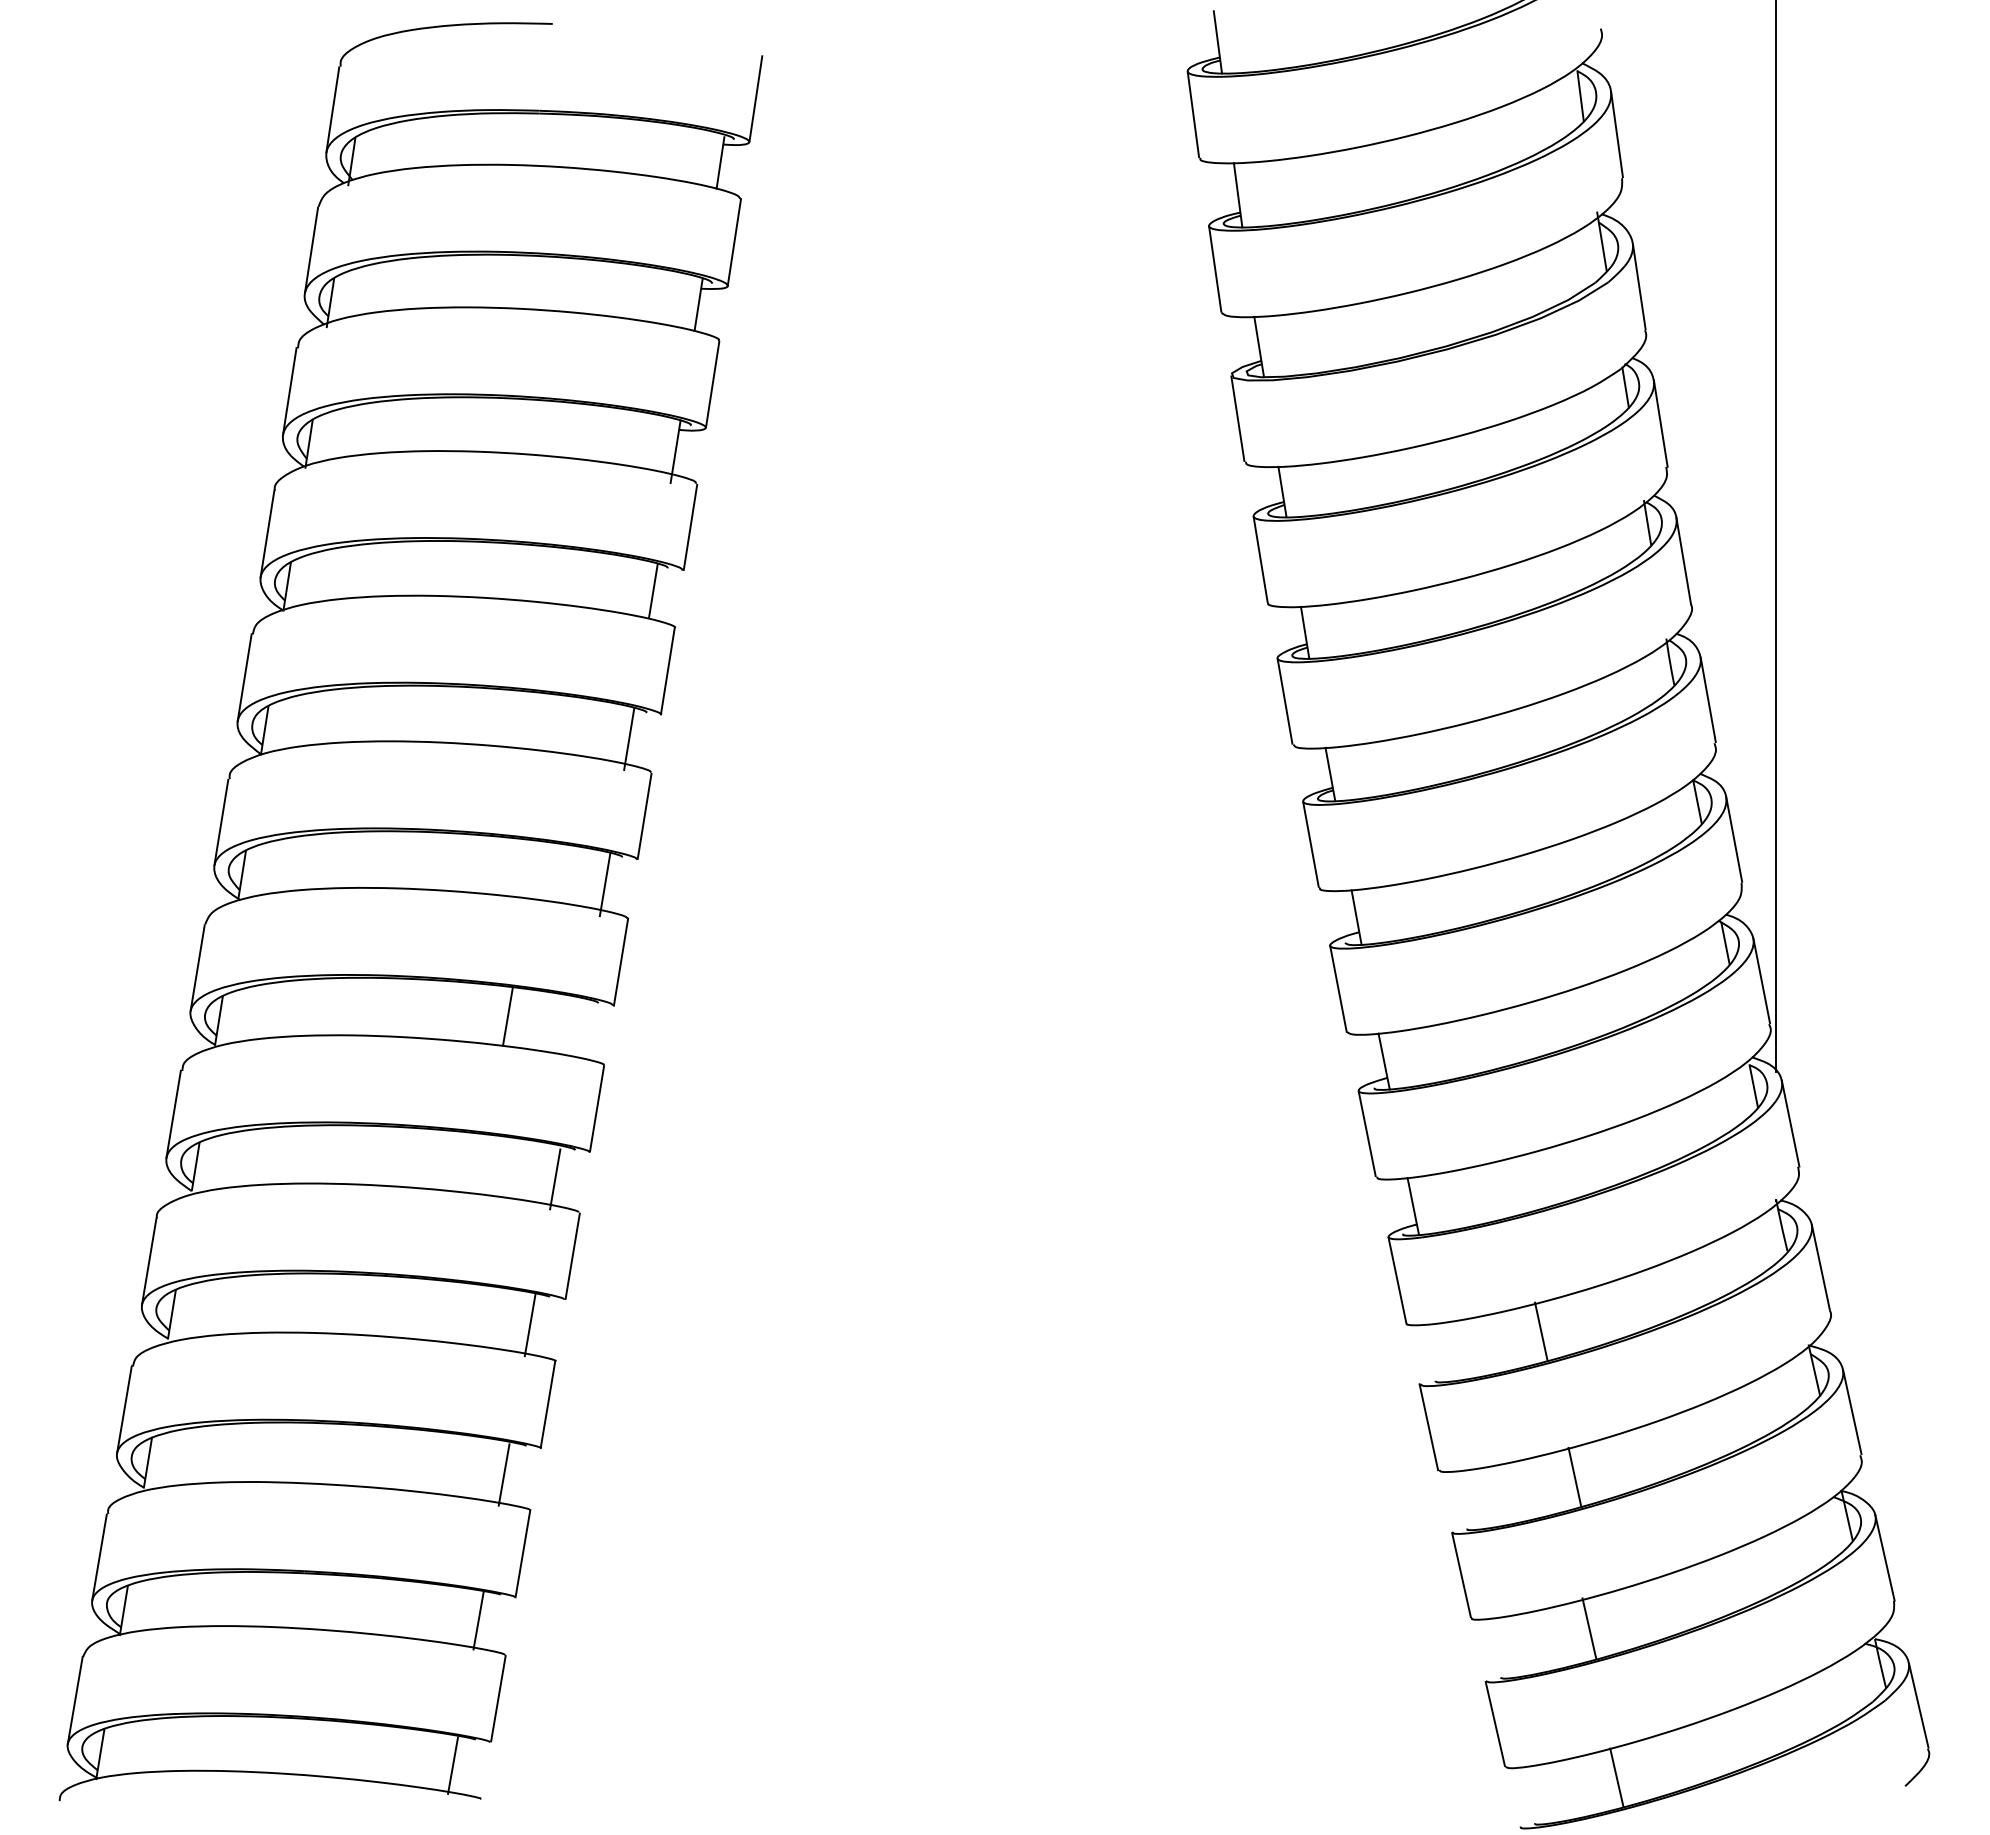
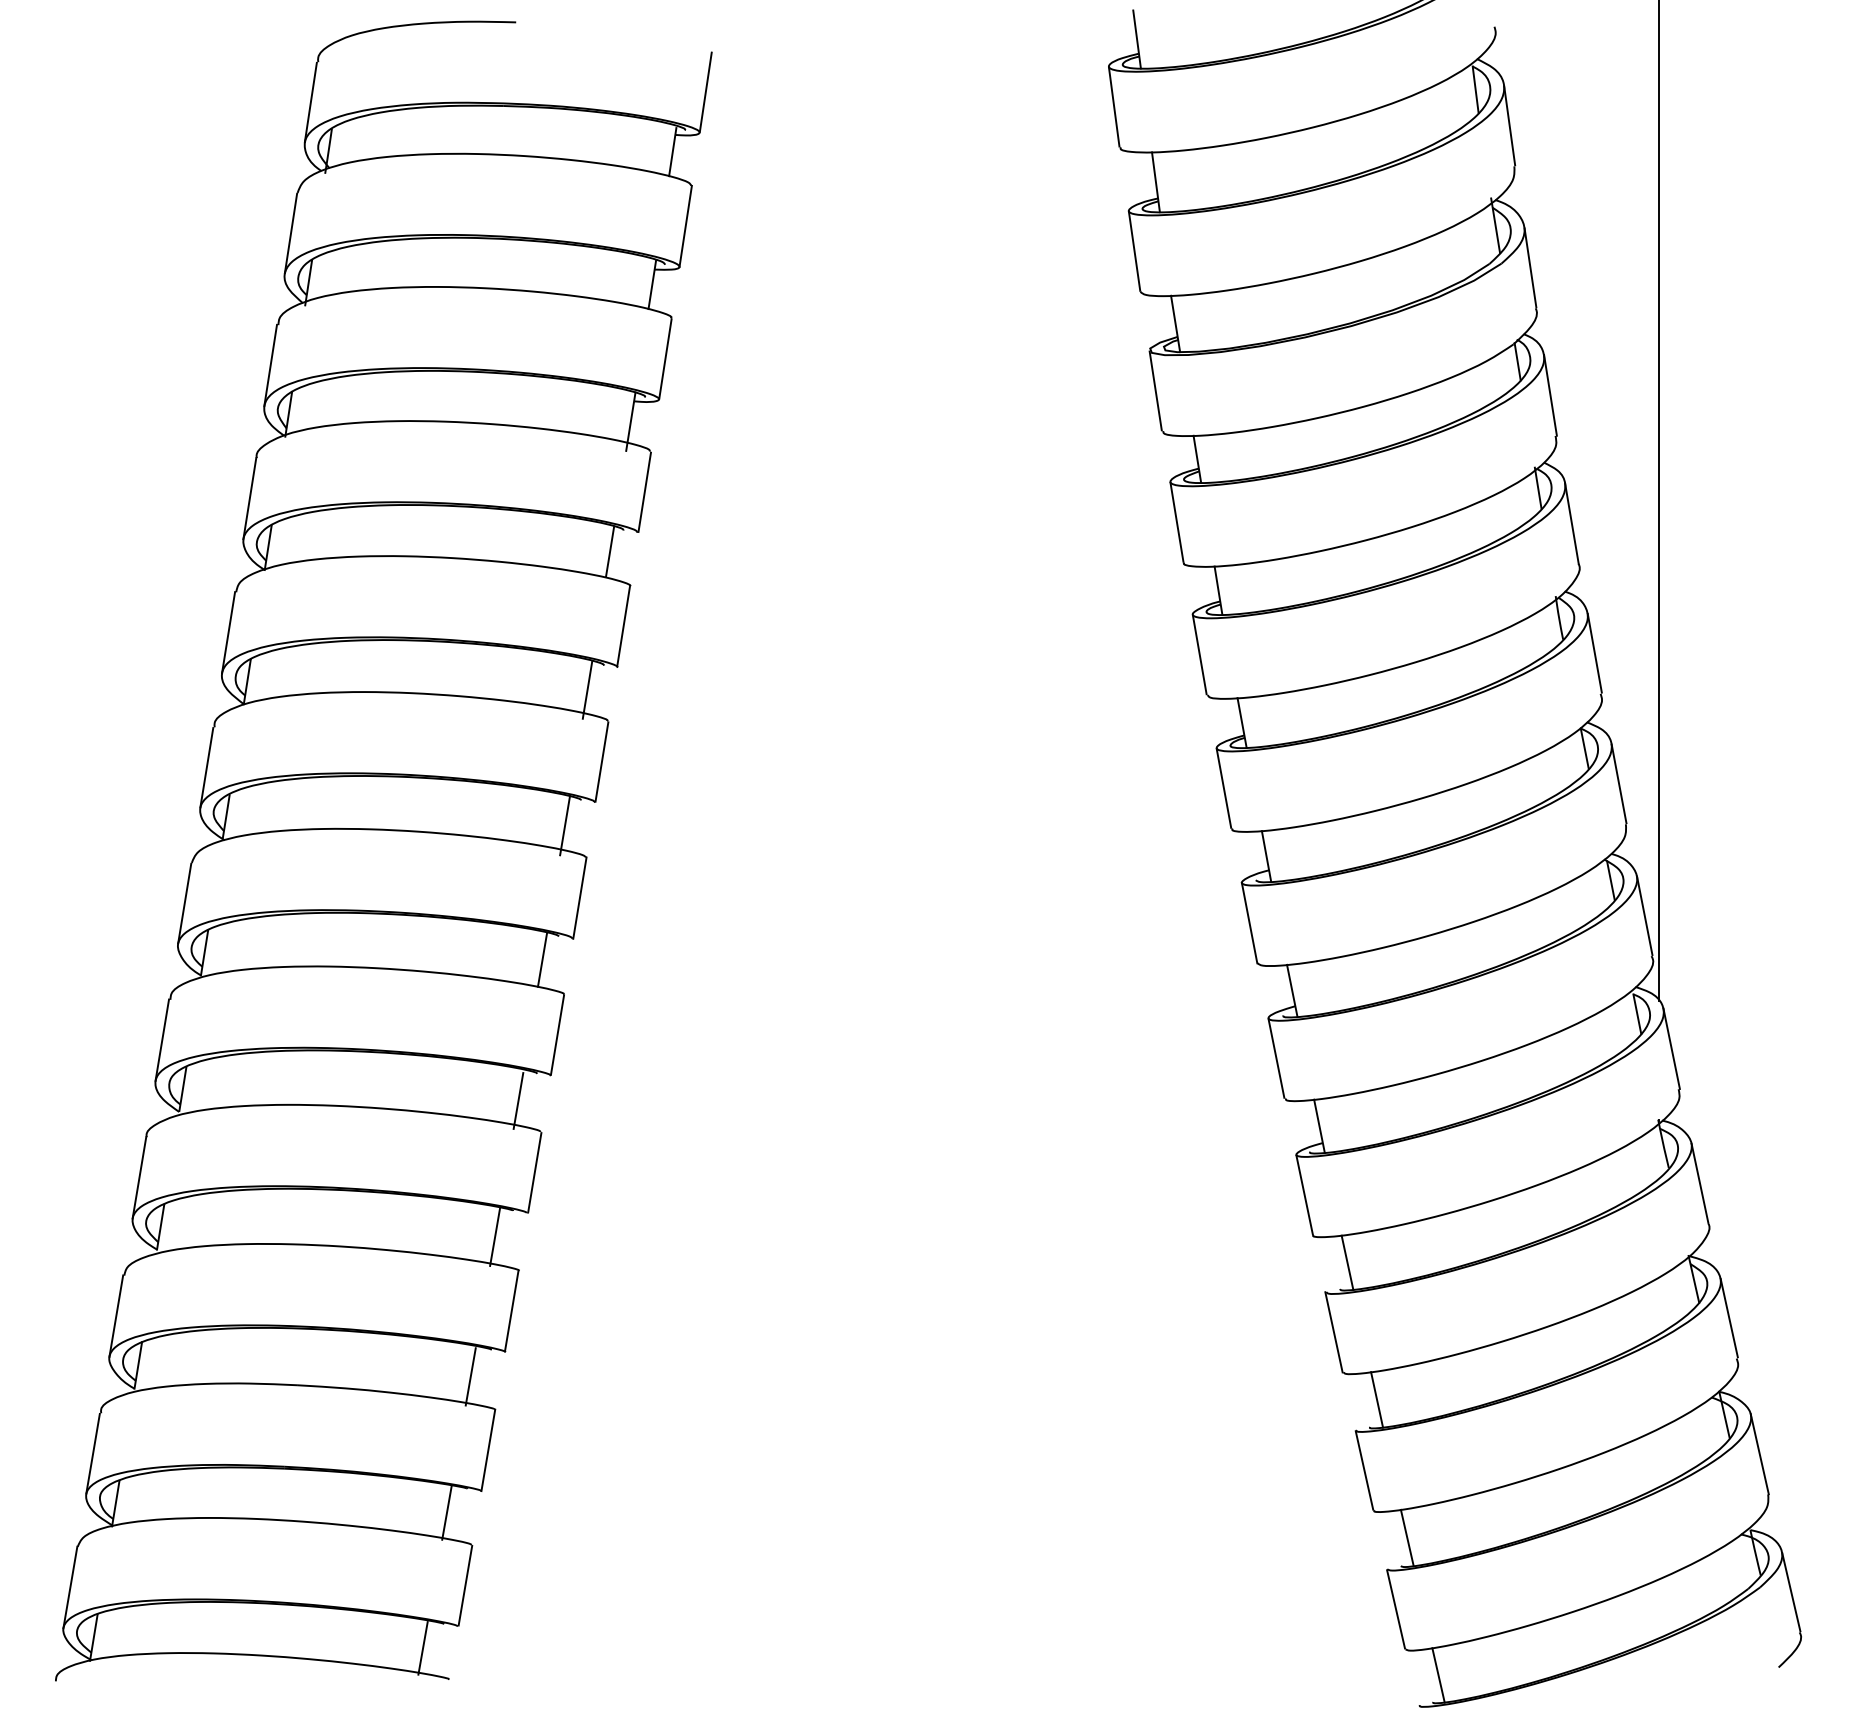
line: (507, 1015) -> (542, 959), moved
line: (1541, 1331) -> (1347, 1262), moved
line: (1574, 1477) -> (1376, 1399), moved
line: (1589, 1628) -> (1407, 1537), moved
line: (1616, 1777) -> (1438, 1675), moved

